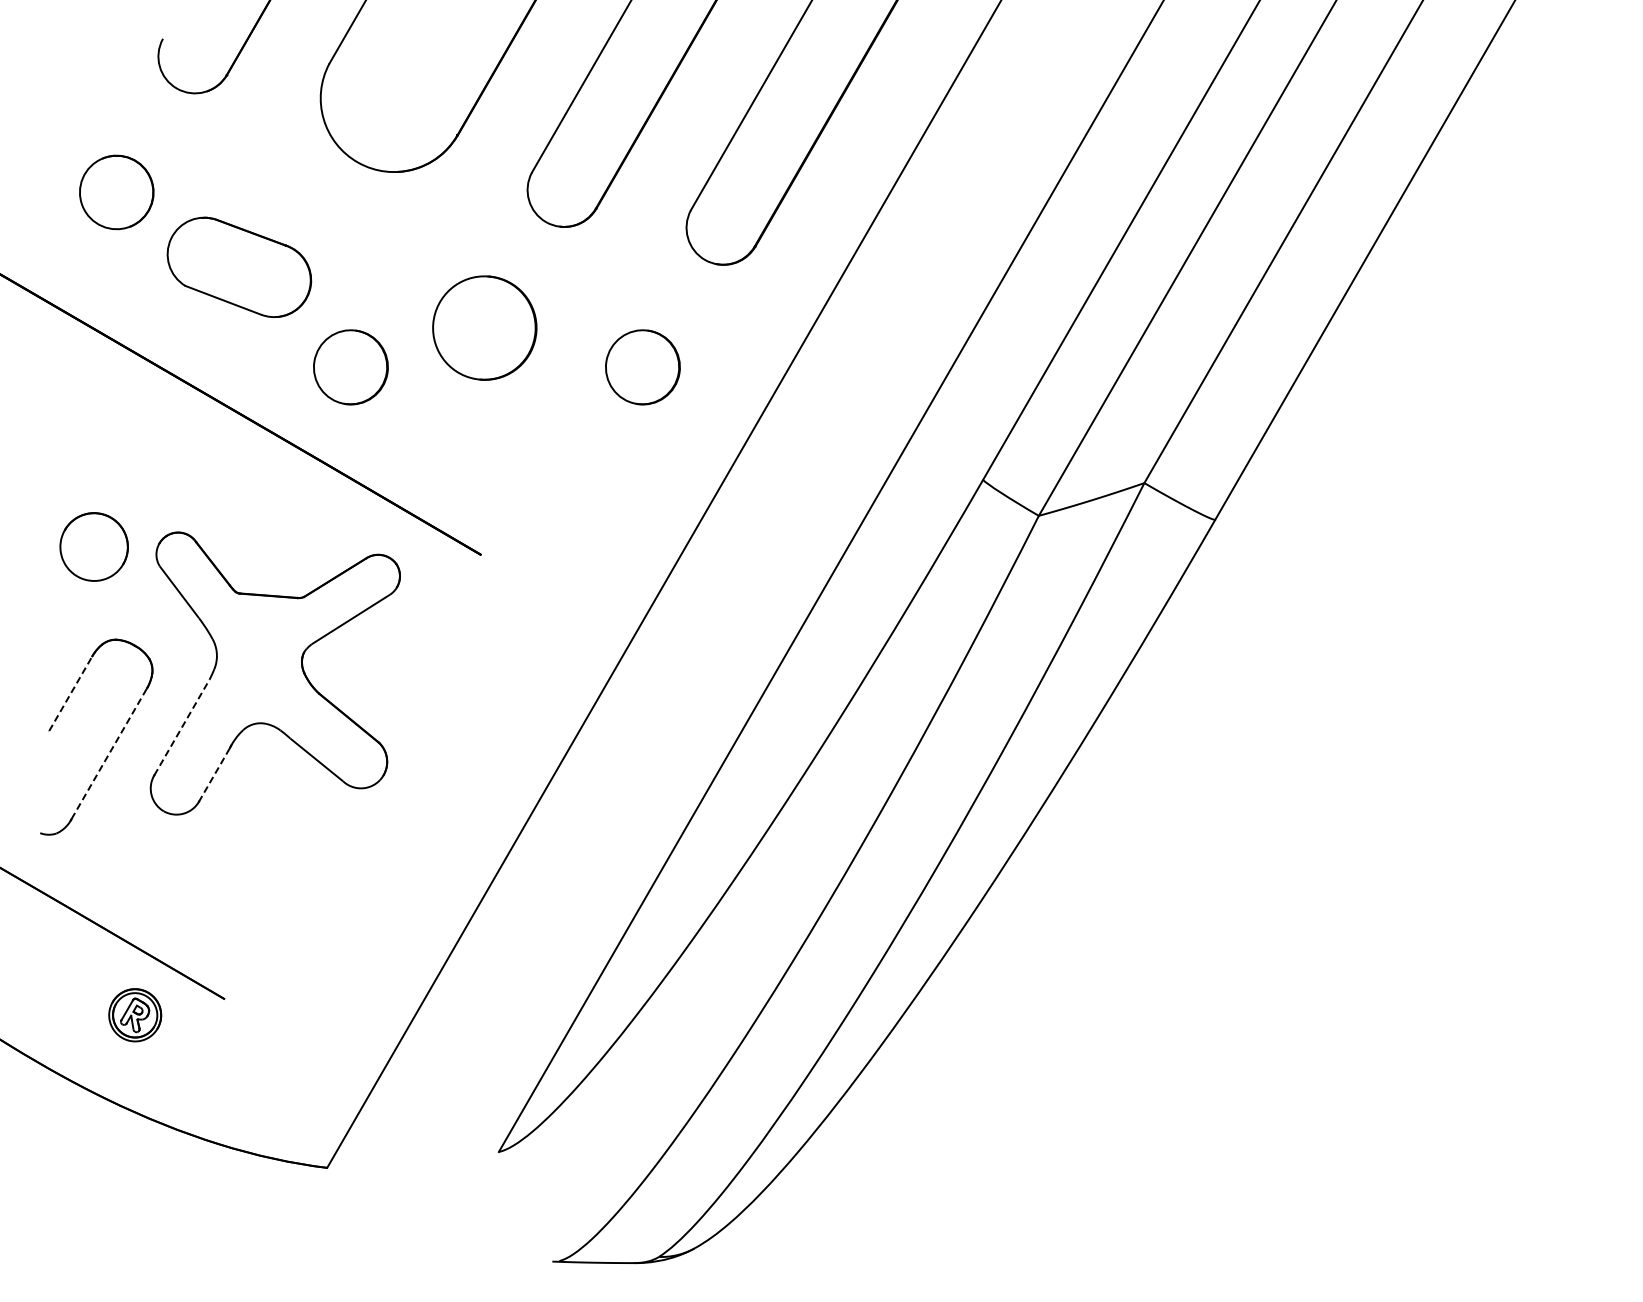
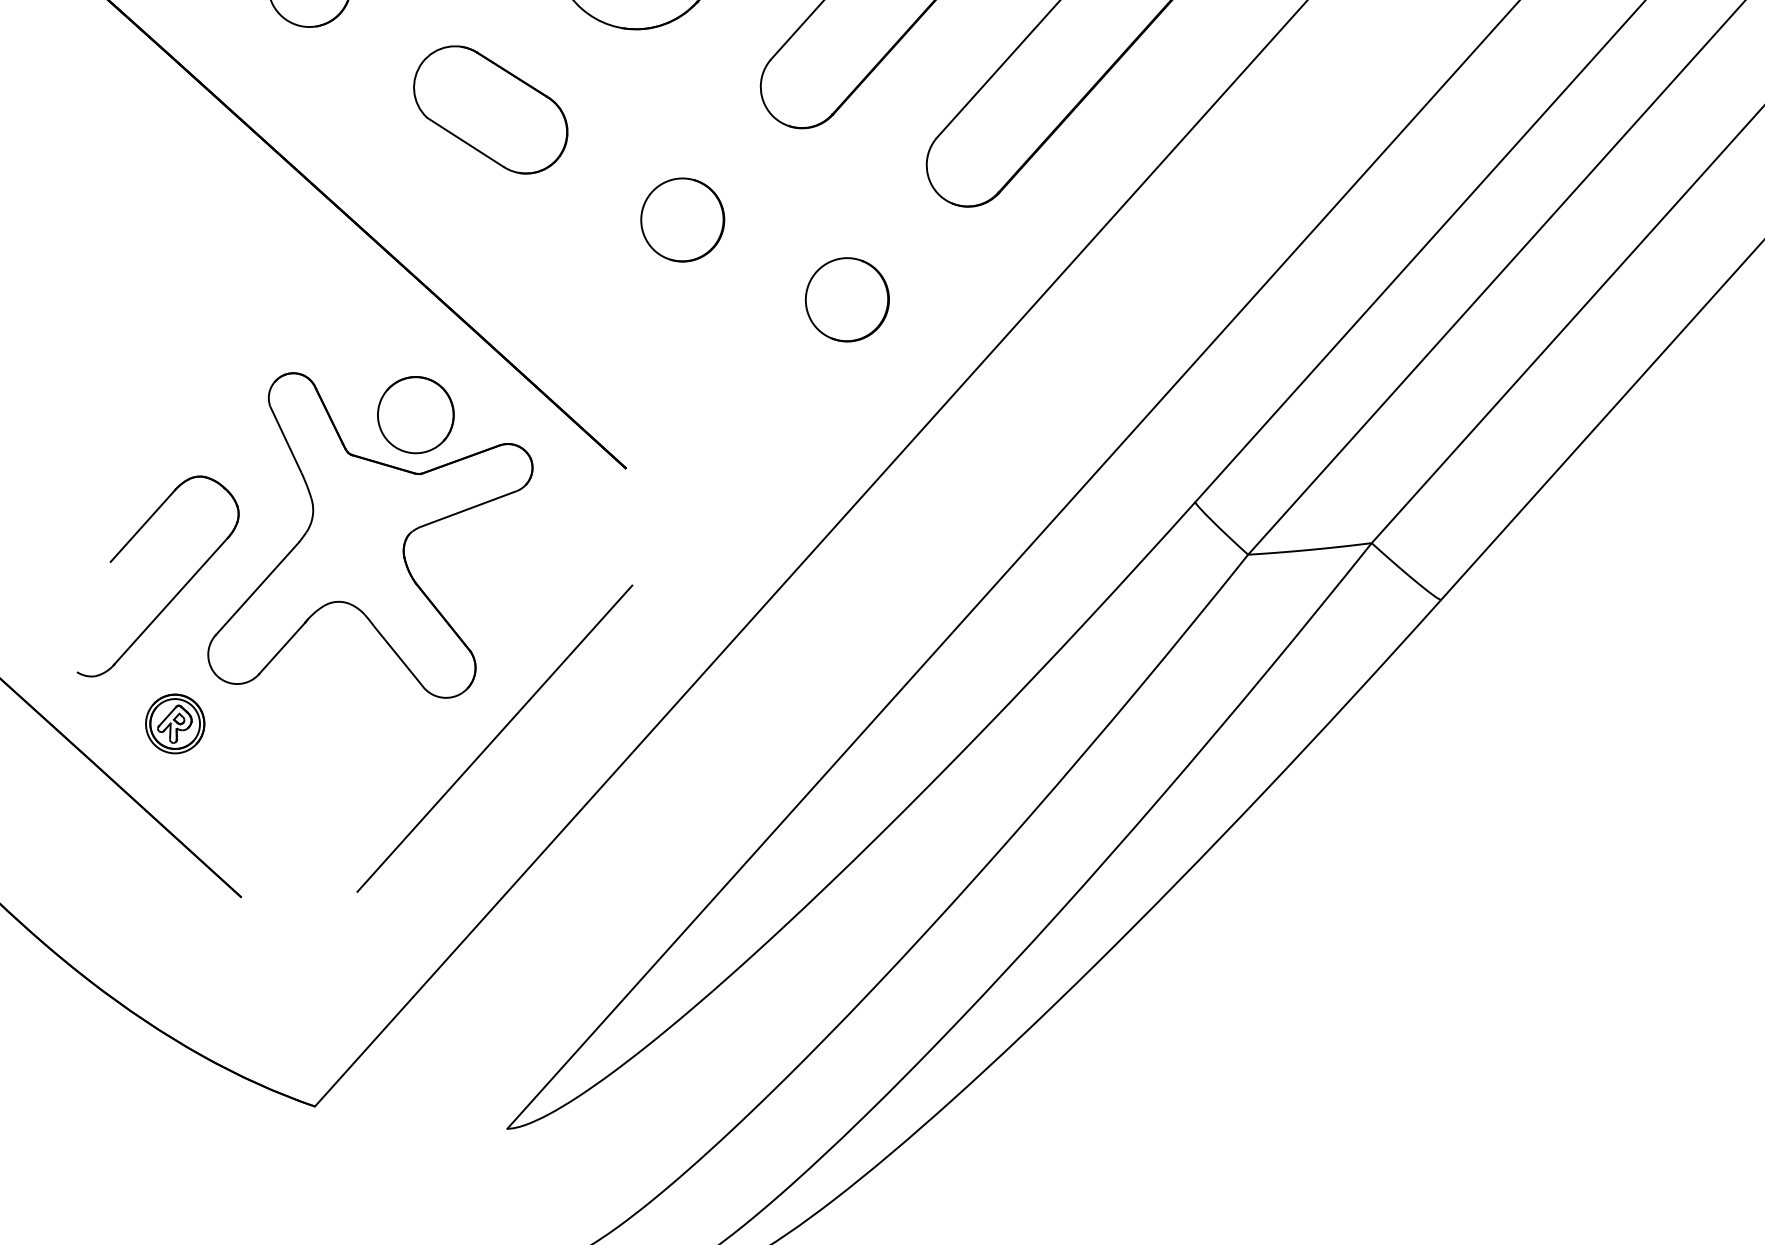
part: (239, 266) -> (491, 108), moved
part: (484, 327) -> (682, 219), size x0.71
part: (350, 367) -> (525, 232), removed
part: (93, 546) -> (415, 414), moved
line: (70, 694) -> (142, 526), dashed -> solid
line: (182, 727) -> (257, 588), dashed -> solid
line: (109, 753) -> (171, 600), dashed -> solid
line: (214, 774) -> (282, 648), dashed -> solid
line: (415, 814) -> (493, 738), added
part: (135, 1015) -> (175, 724), moved

